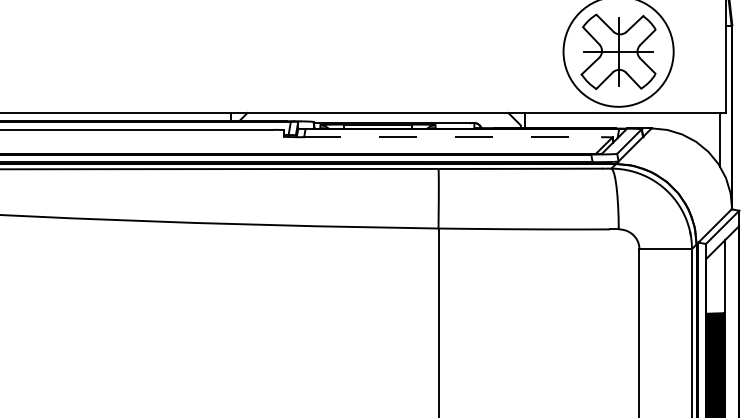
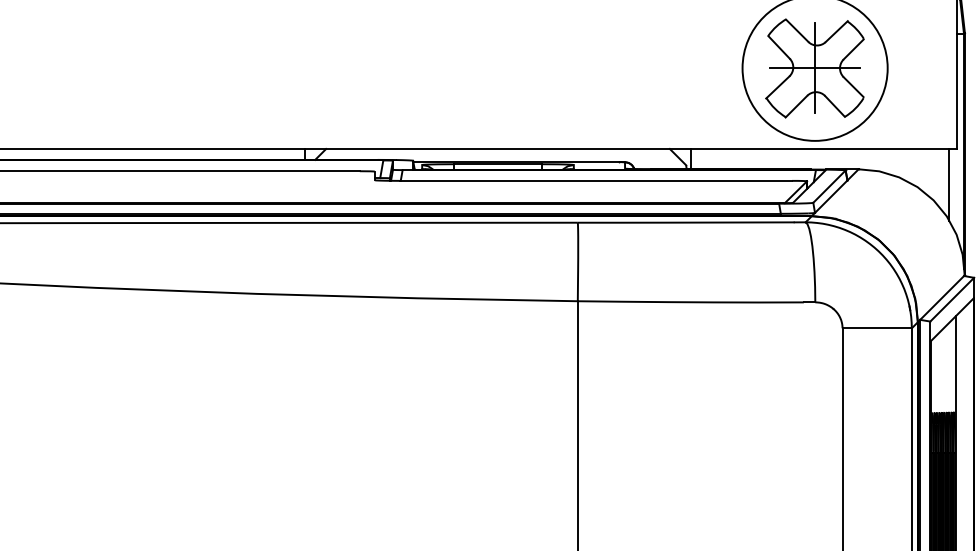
line: (452, 136) -> (596, 180), dashed -> solid

